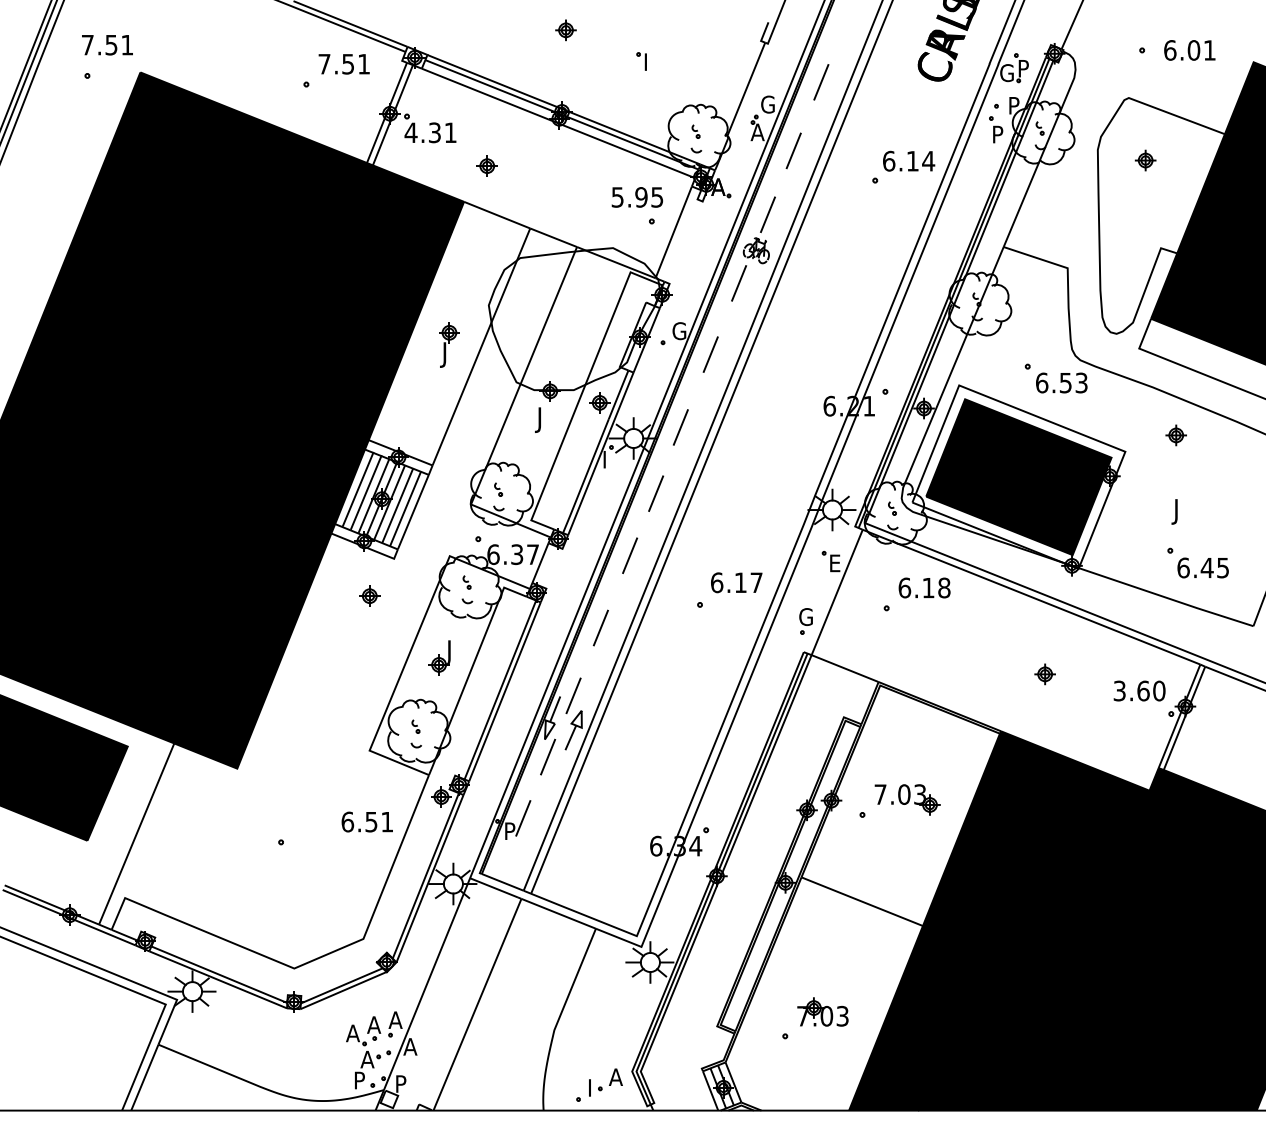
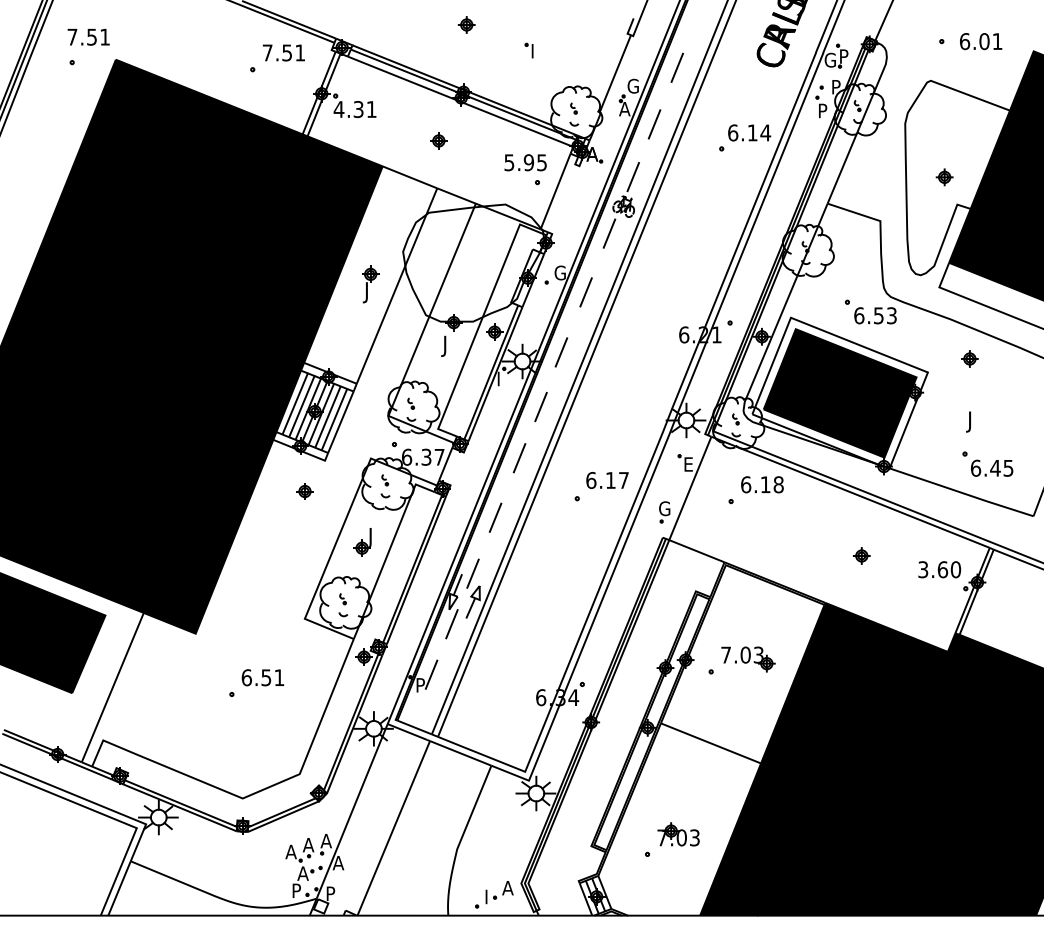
part: (1145, 160) -> (944, 177), moved
part: (486, 165) -> (438, 140), moved
text: (366, 821) -> (262, 677), moved

